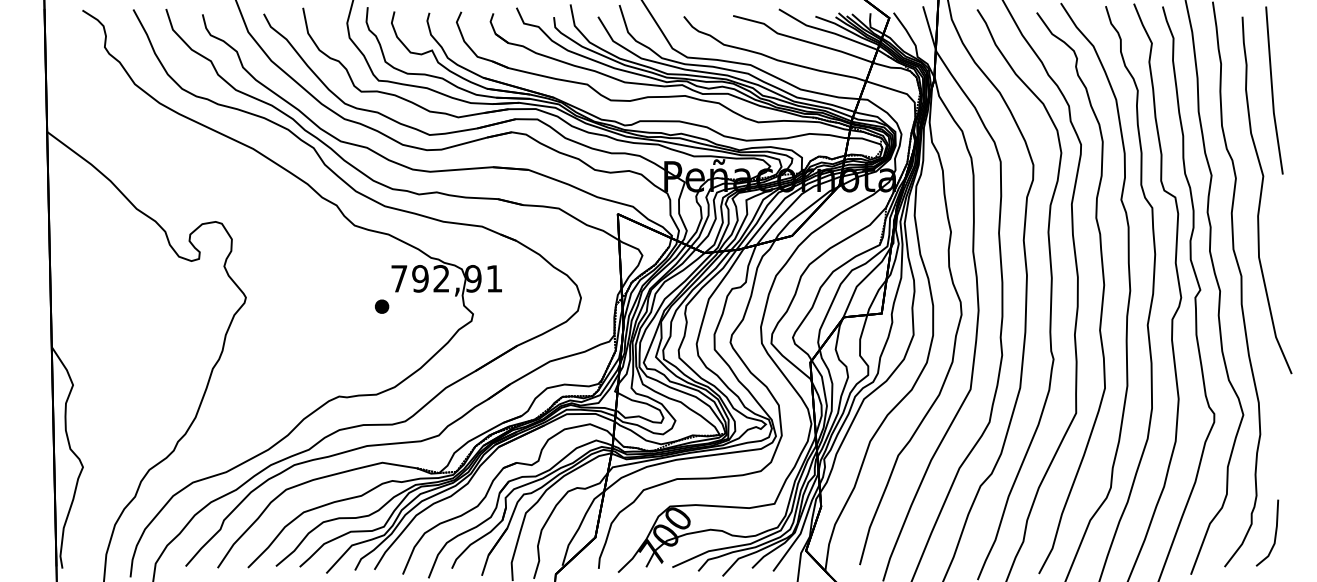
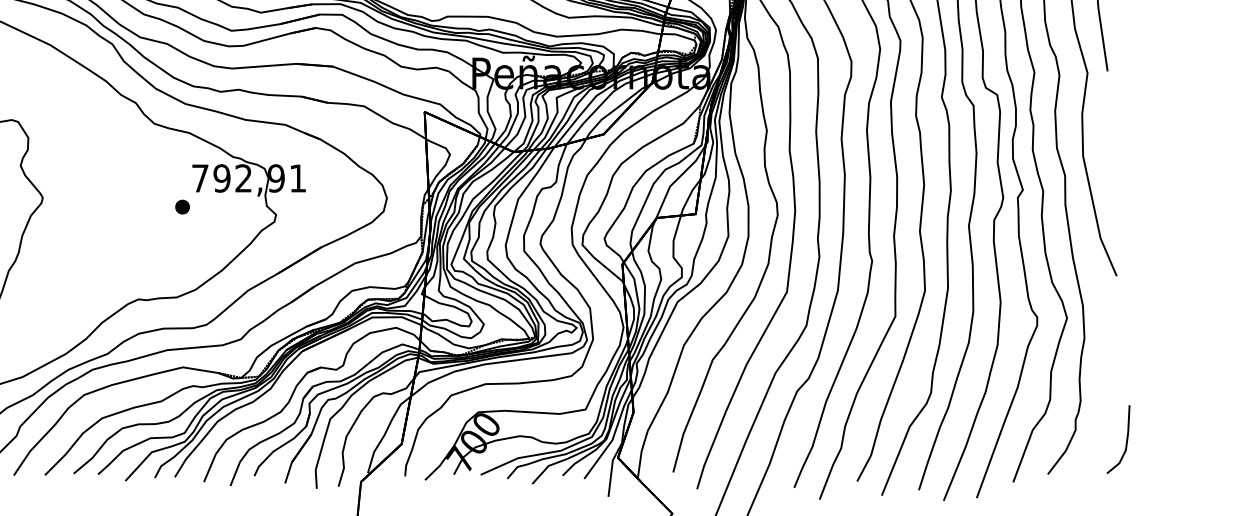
line: (1274, 534) -> (1125, 441), moved

